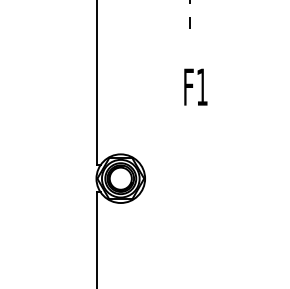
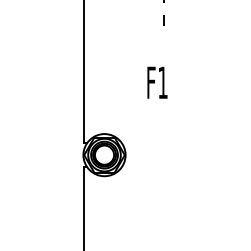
text: (195, 86) -> (157, 82), moved

